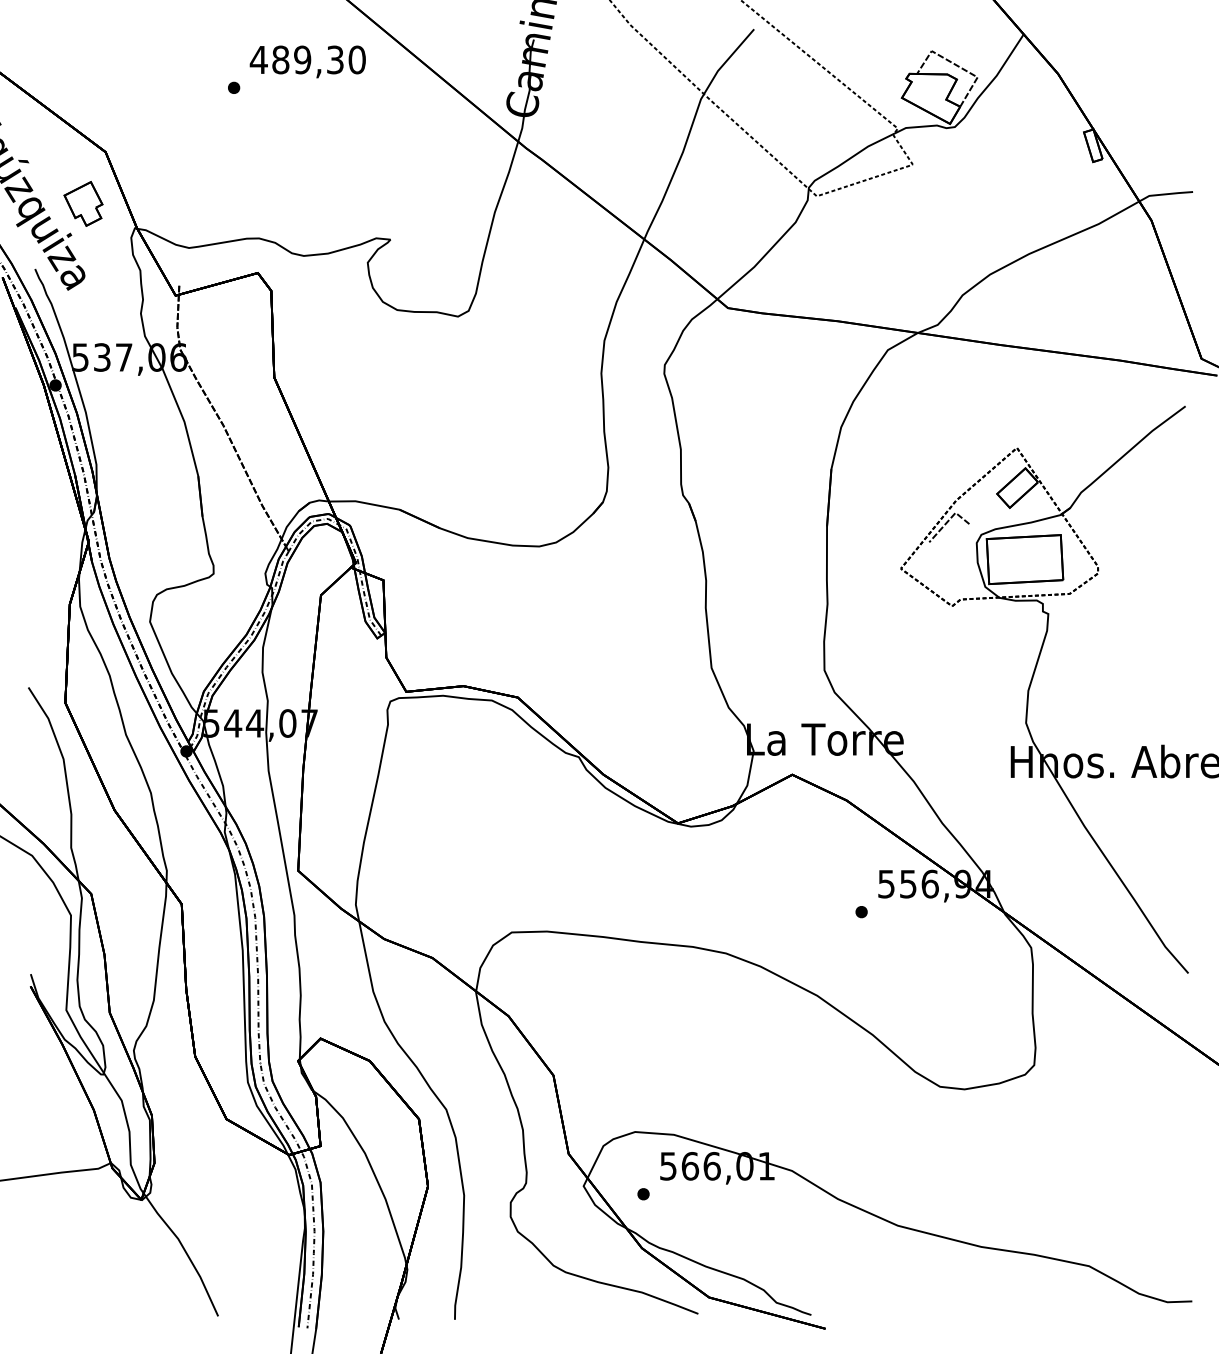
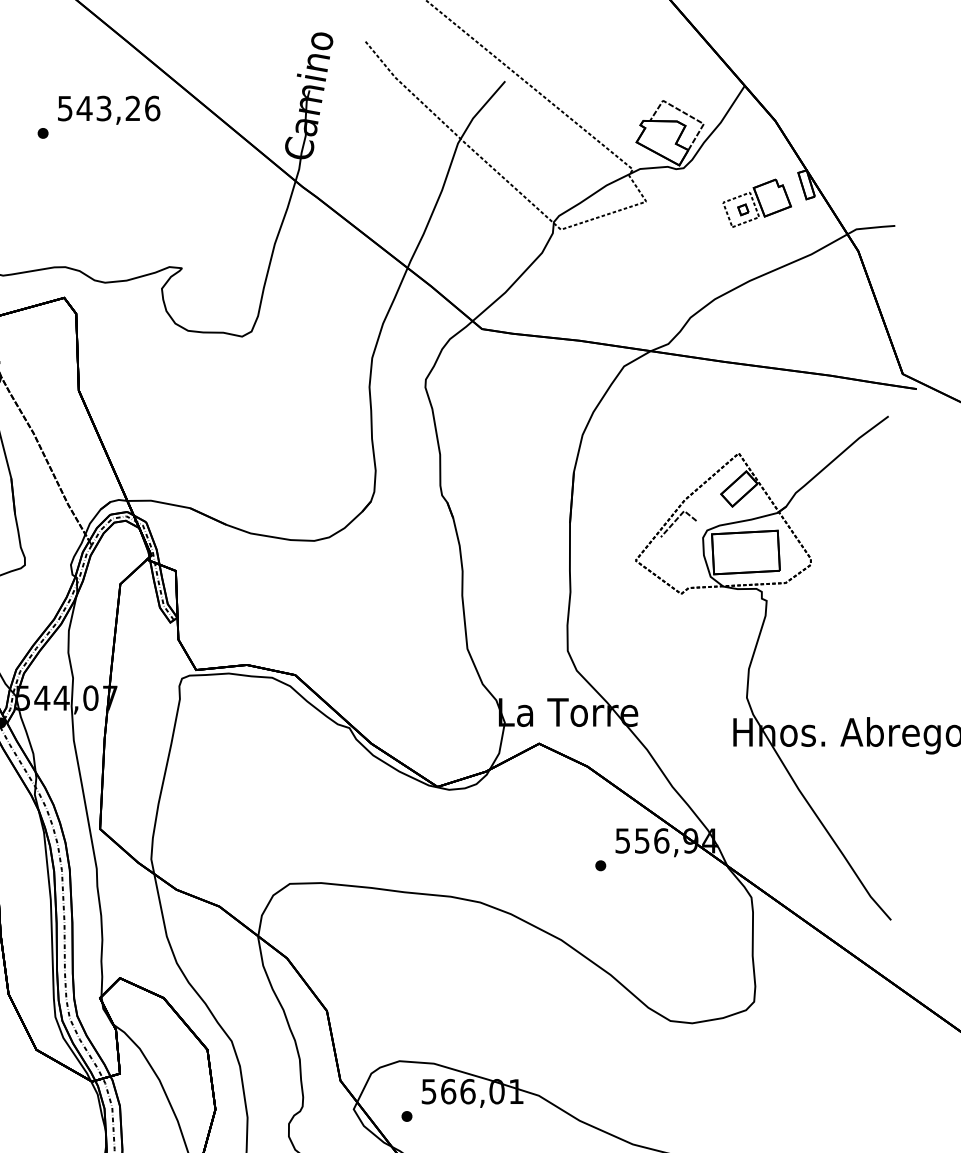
text: (307, 59) -> (108, 108), 489,30 -> 543,26
part: (1037, 166) -> (757, 203), added

